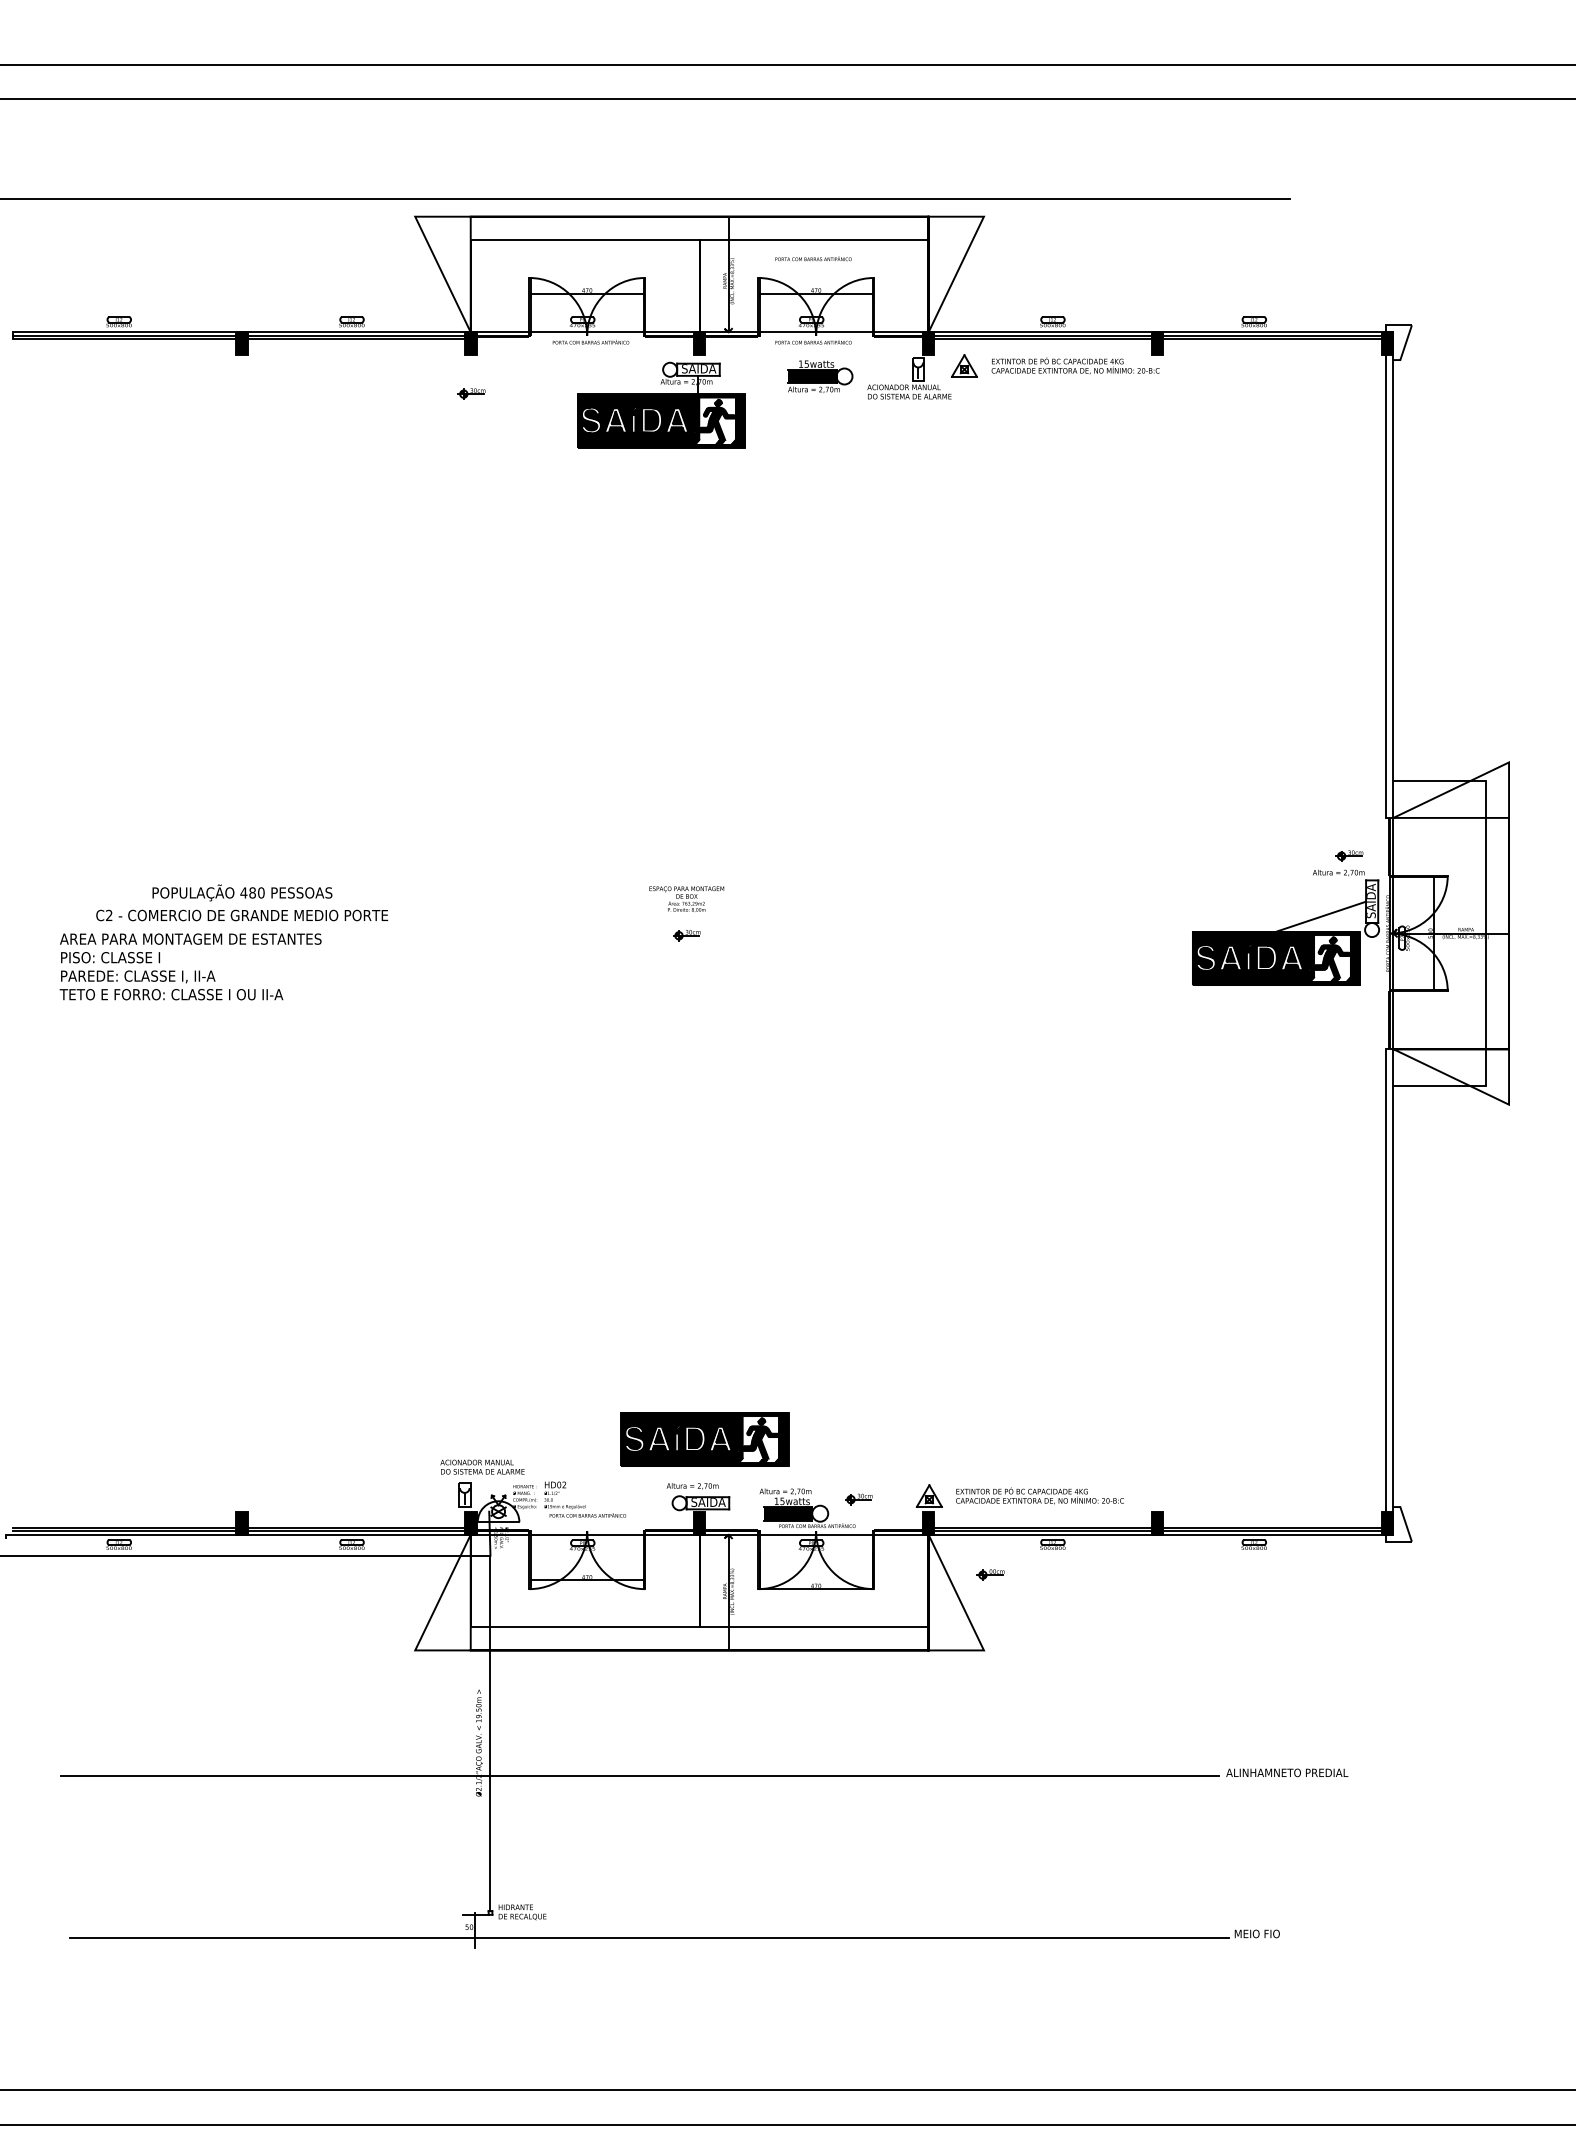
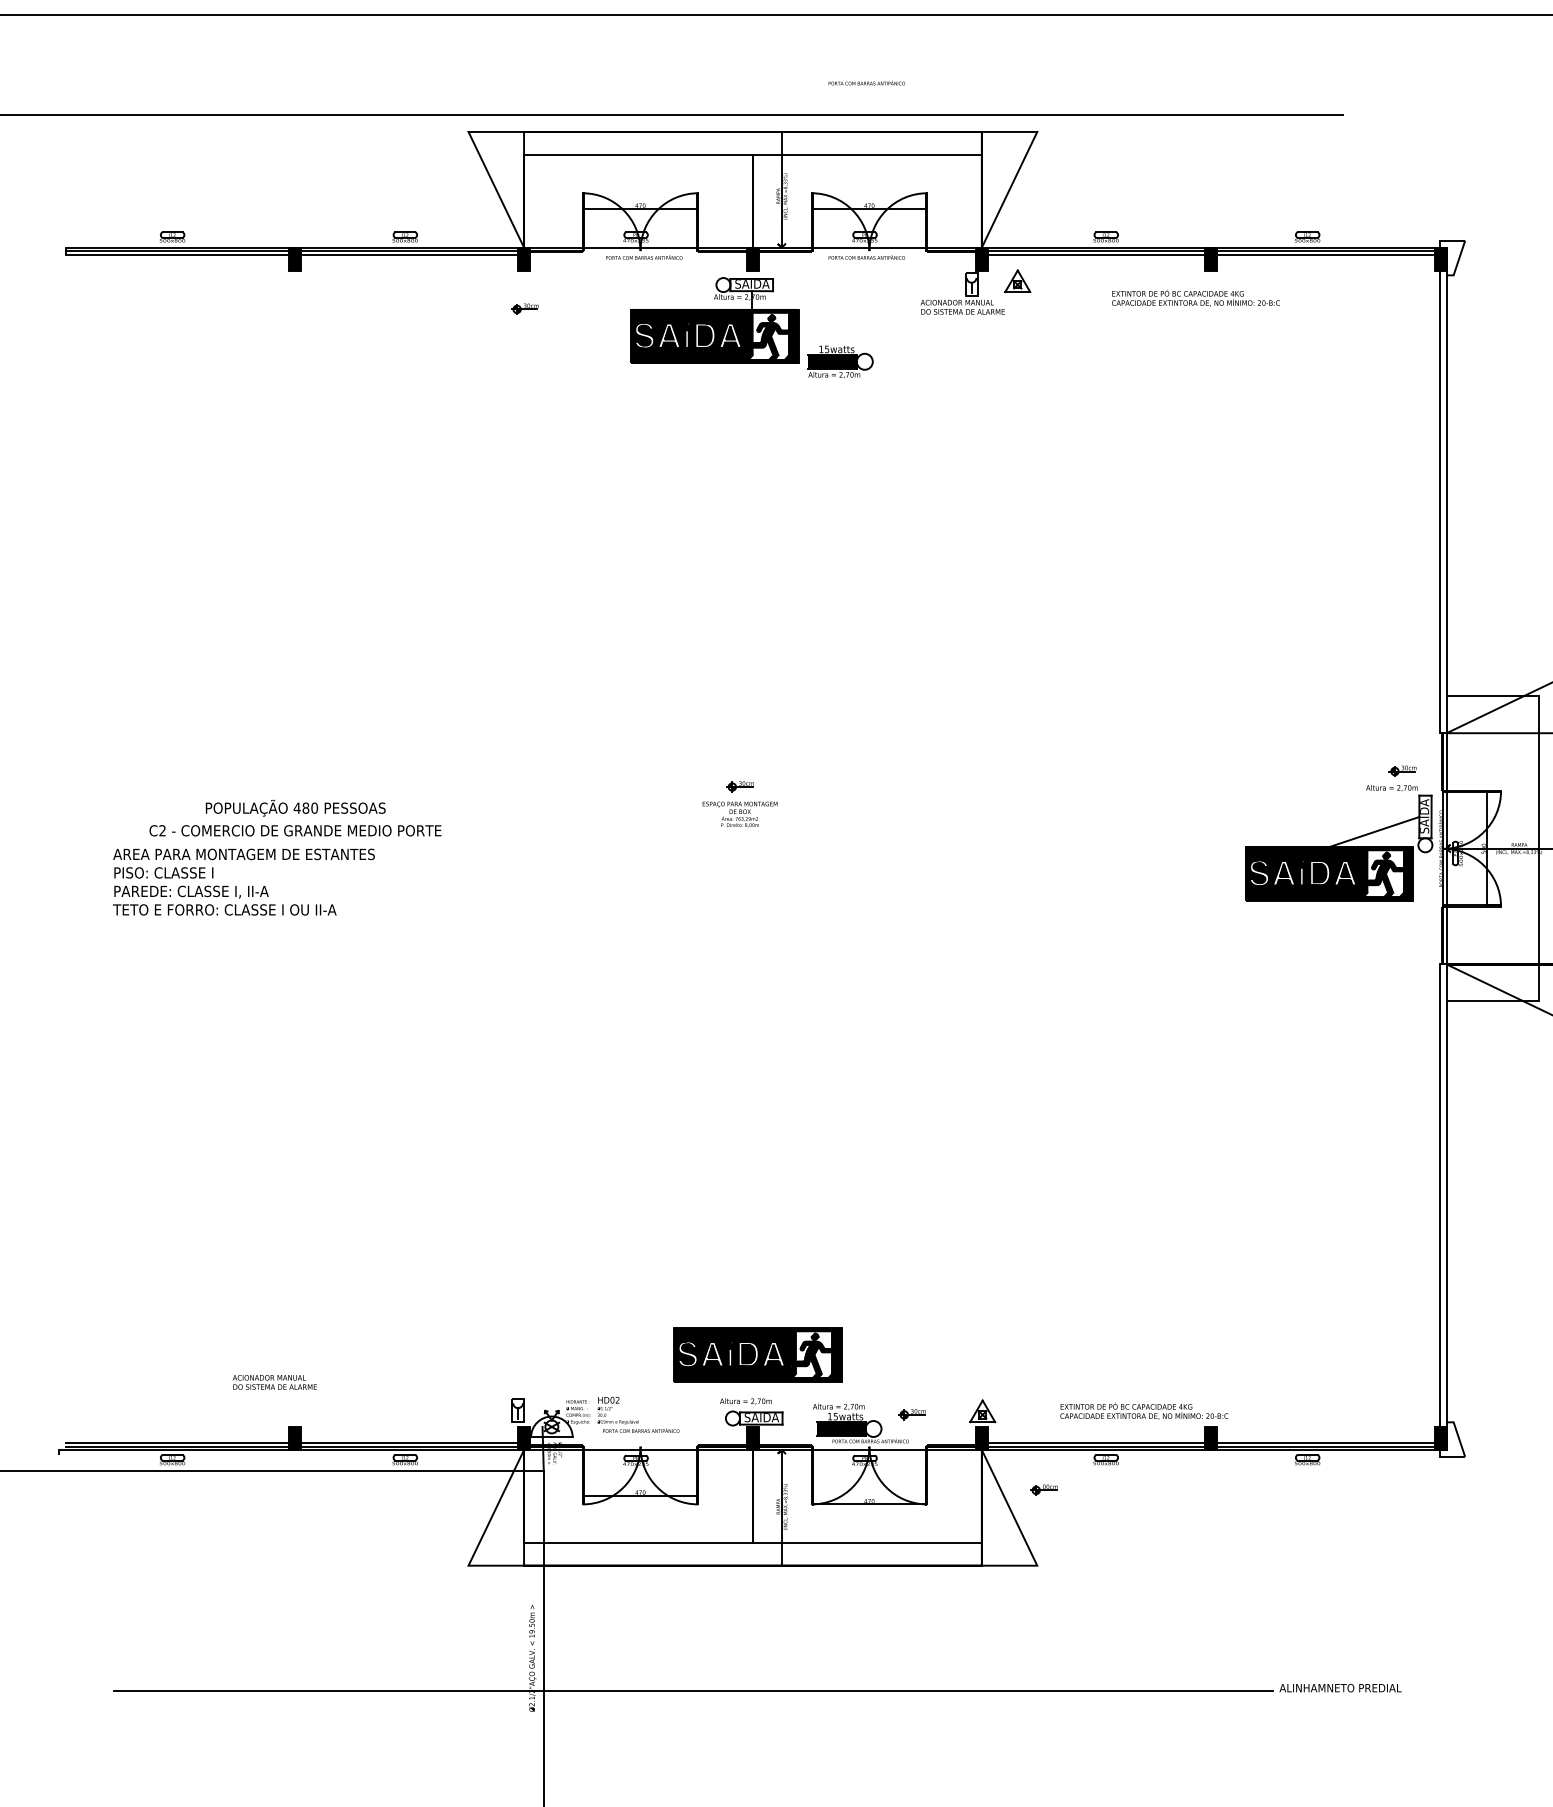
text: (813, 258) -> (866, 82), moved
text: (1075, 365) -> (1195, 297), moved
part: (820, 376) -> (840, 361), moved
part: (686, 935) -> (739, 786), moved
text: (482, 1466) -> (274, 1381), moved
text: (1039, 1495) -> (1143, 1410), moved

